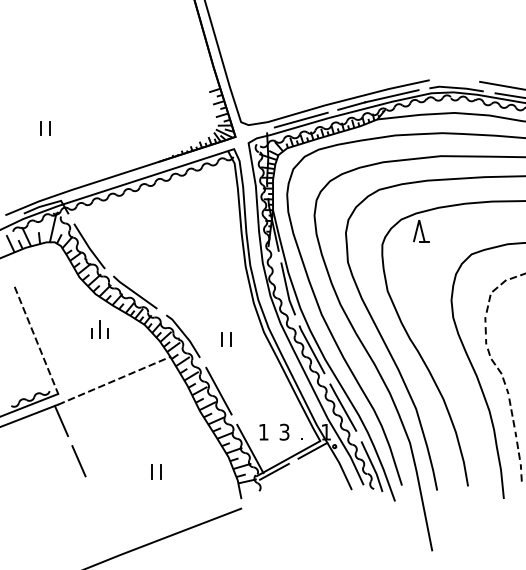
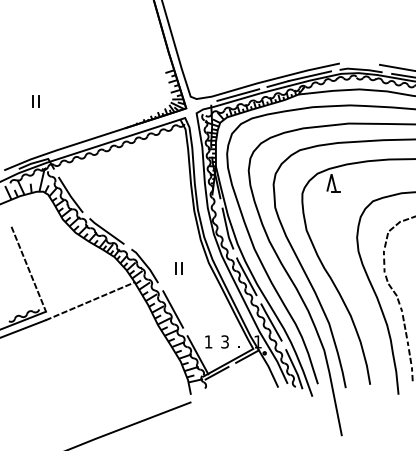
part: (99, 329) -> (78, 260), removed
line: (61, 421) -> (48, 333), removed
line: (79, 460) -> (62, 364), removed
part: (156, 472) -> (123, 373), removed

